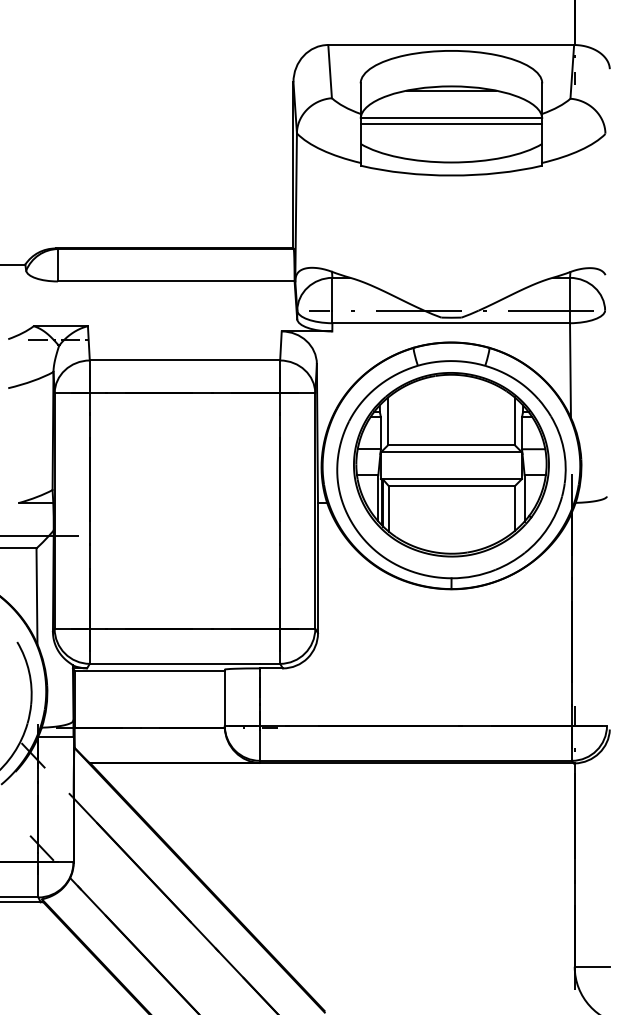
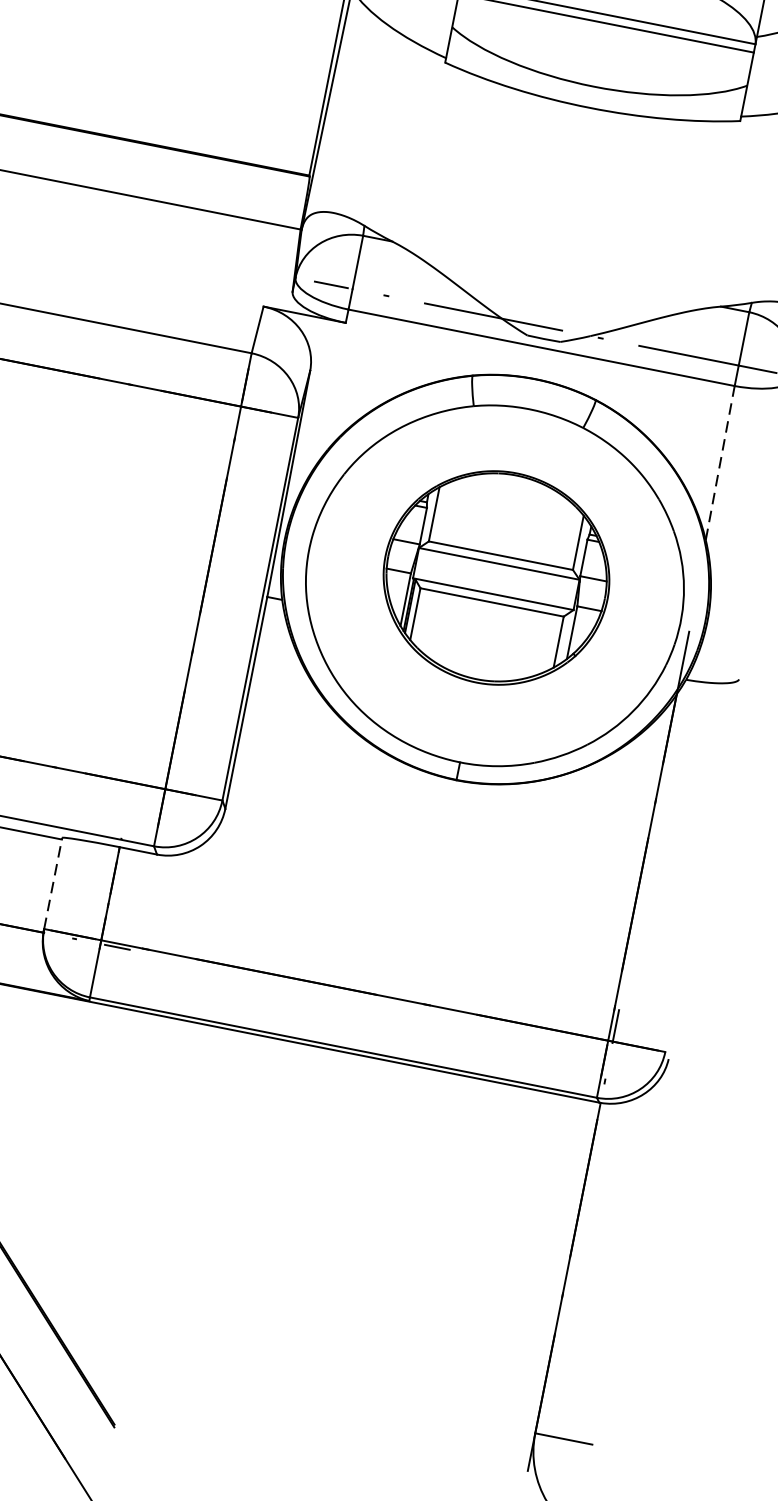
line: (570, 370) -> (720, 462), solid -> dashed
part: (451, 464) -> (496, 577), size x0.7
line: (224, 697) -> (52, 883), solid -> dashed

